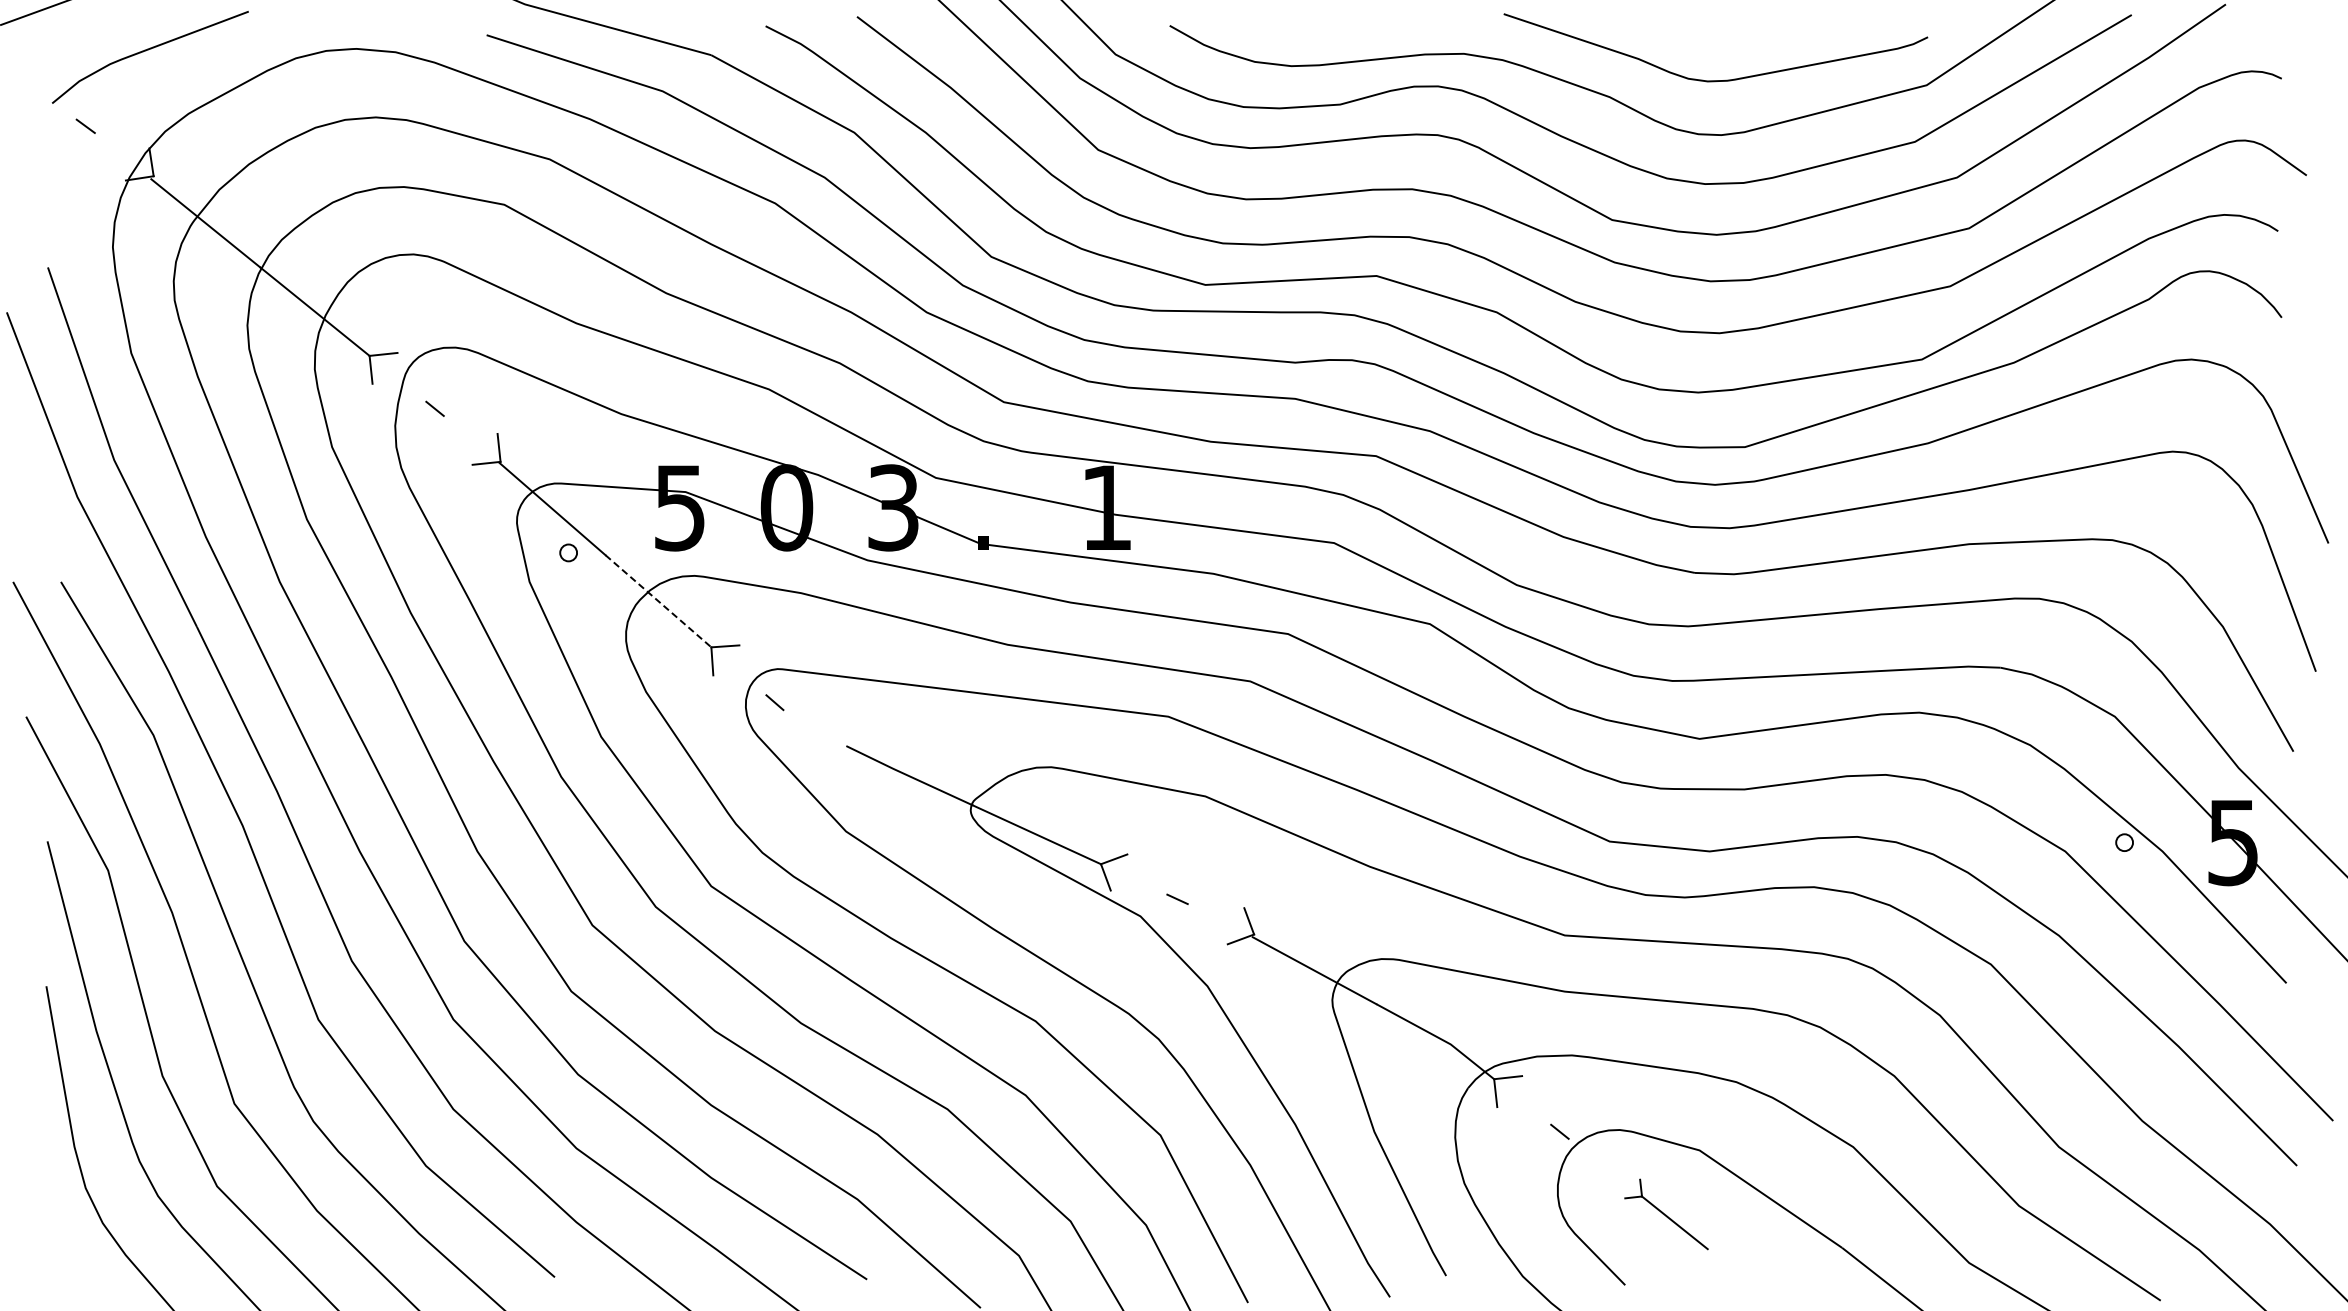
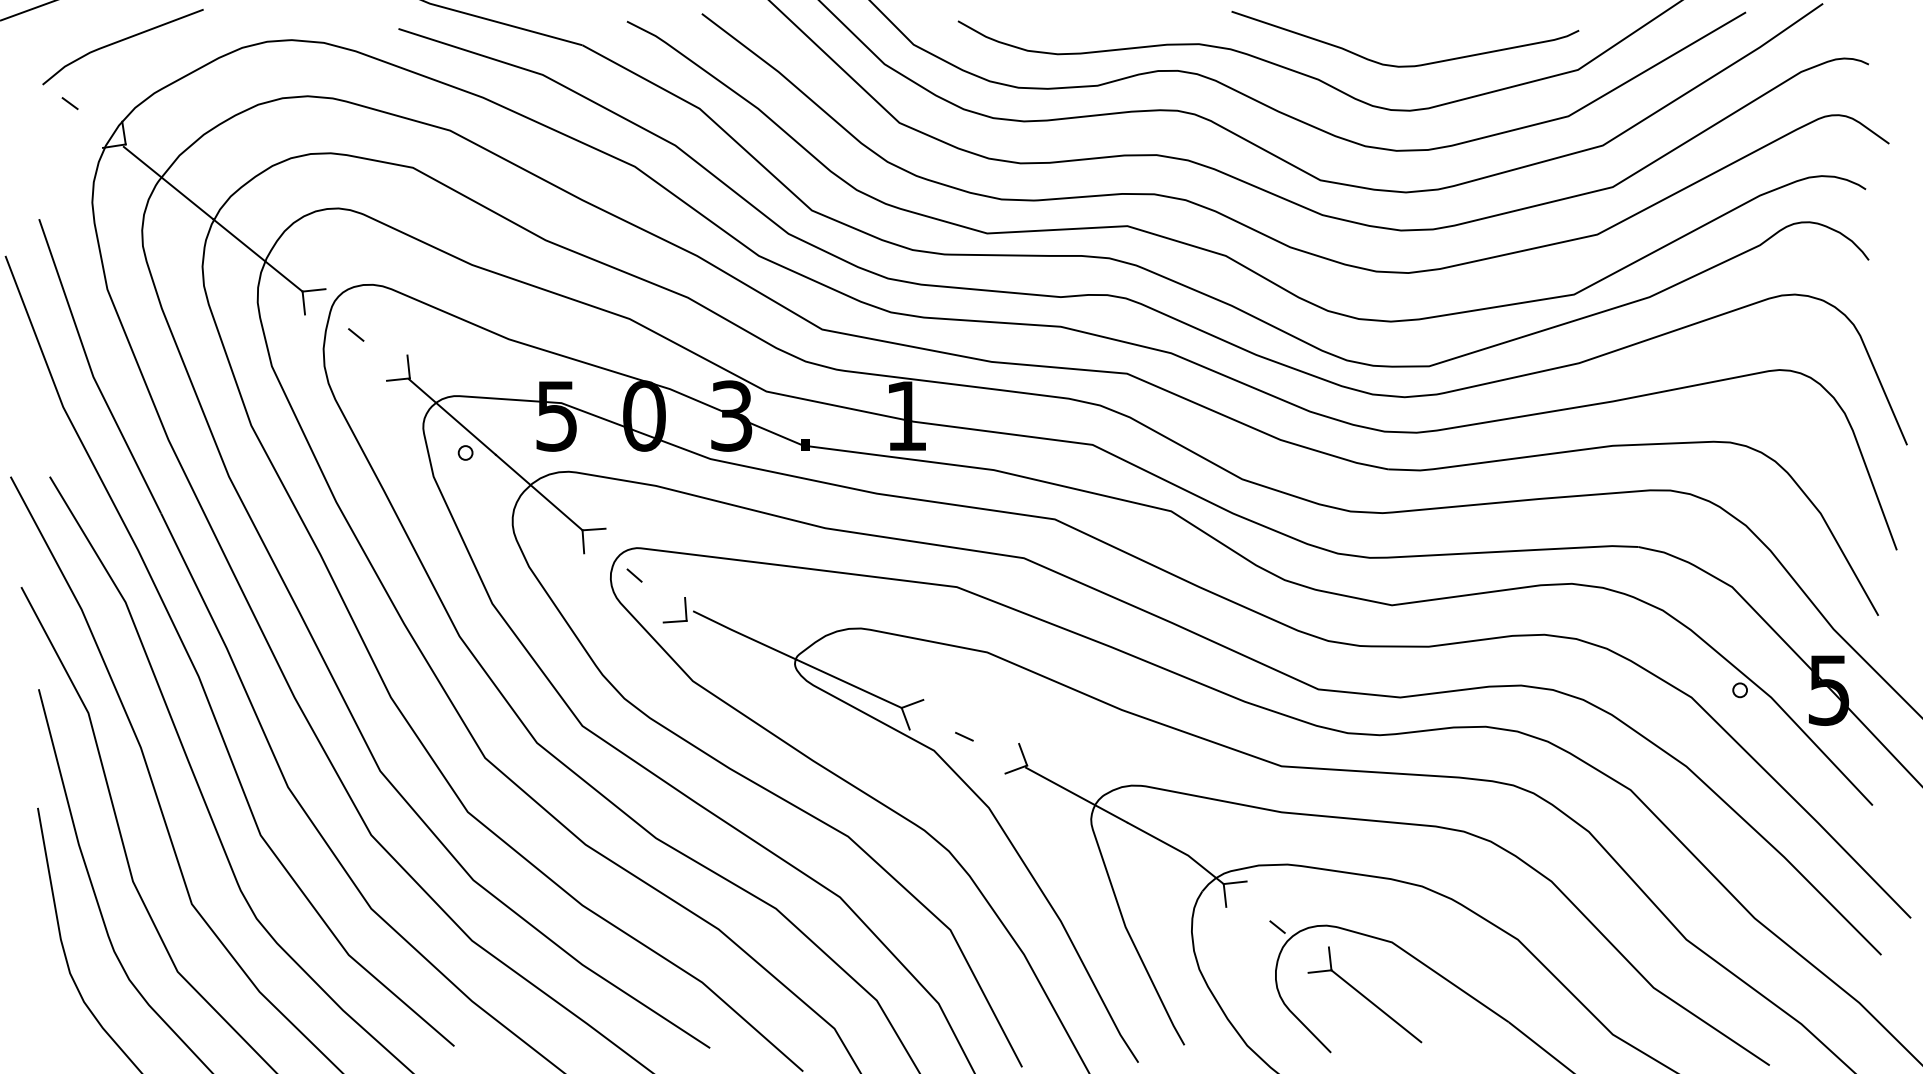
line: (658, 601) -> (539, 492), dashed -> solid
part: (836, 744) -> (685, 609), added
part: (1666, 1214) -> (1364, 994), size x1.67

